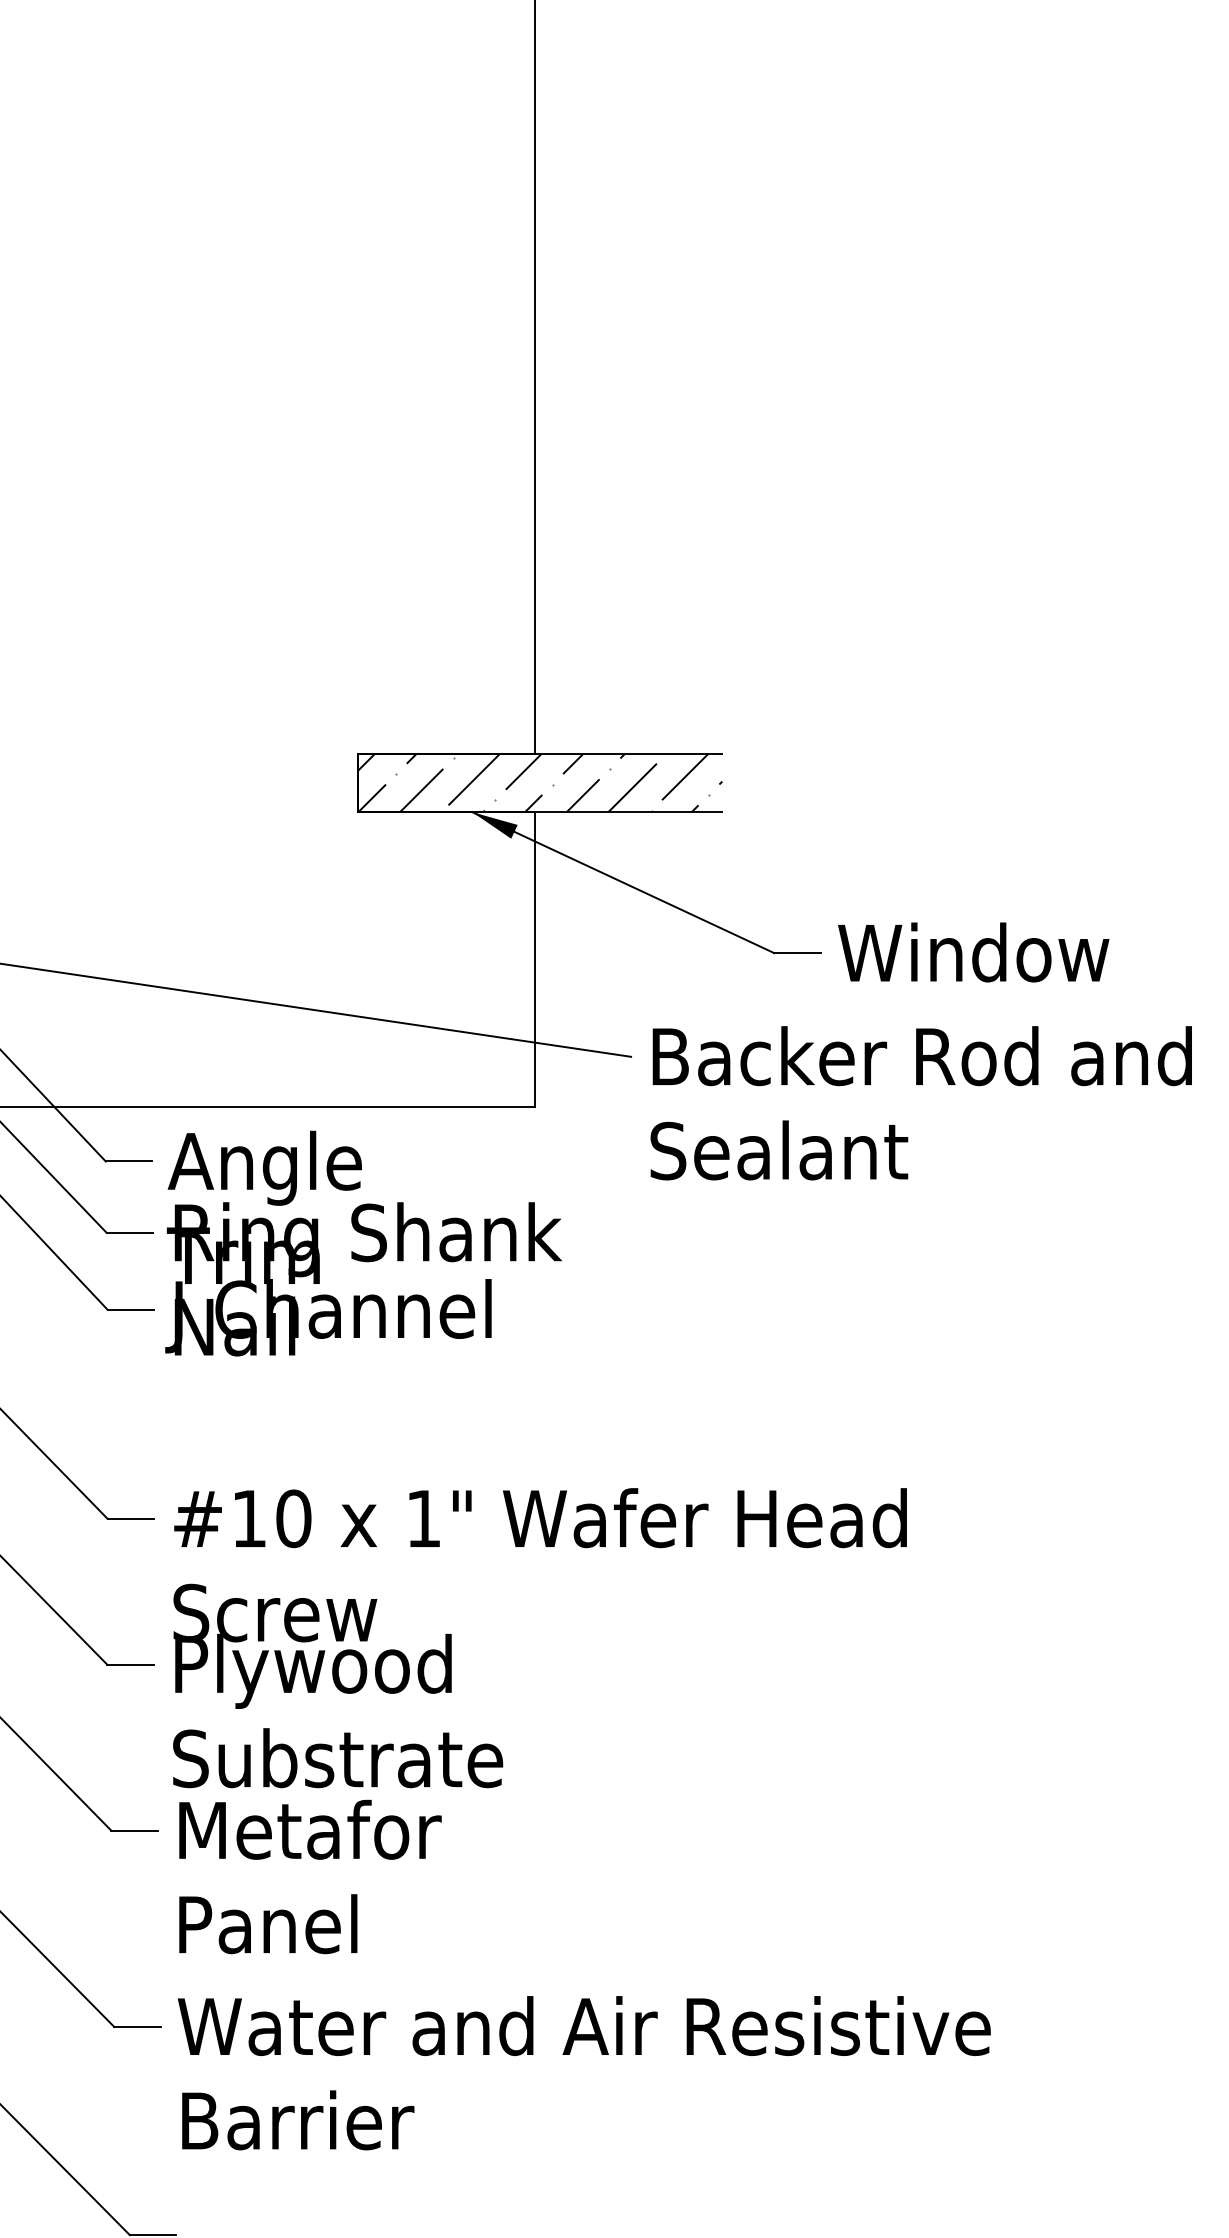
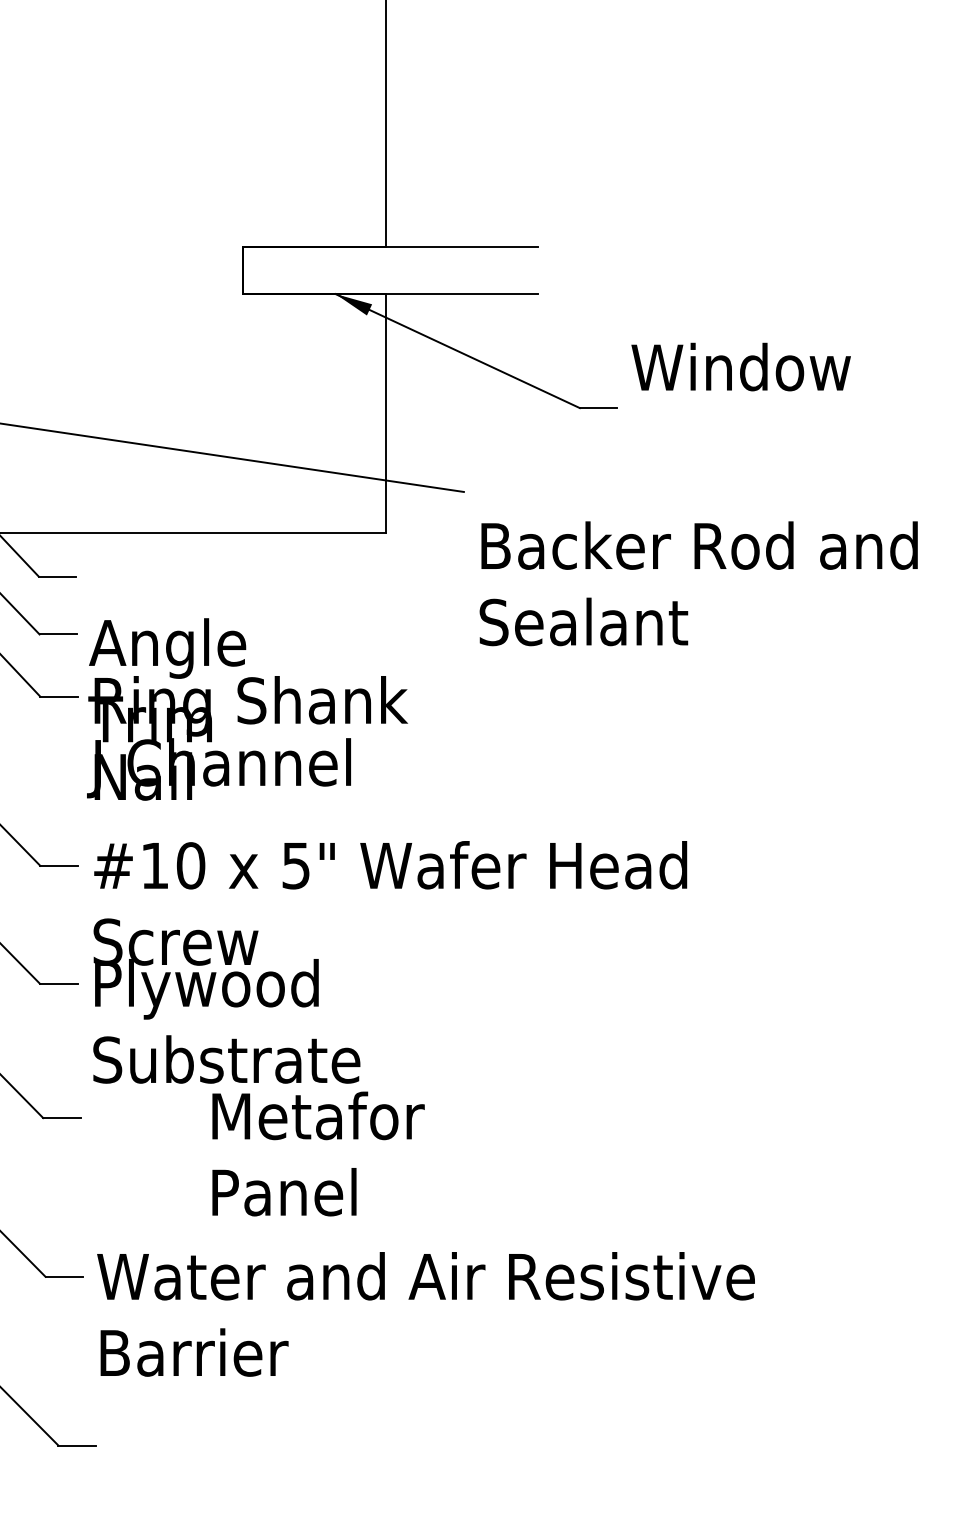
hatch: (540, 782) -> (390, 269), removed
text: (973, 952) -> (740, 367), moved
text: (920, 1103) -> (698, 583), moved
text: (363, 1243) -> (247, 709), moved
text: (423, 1519) -> (295, 866), 1" -> 5"
text: (310, 1876) -> (318, 1153), moved

